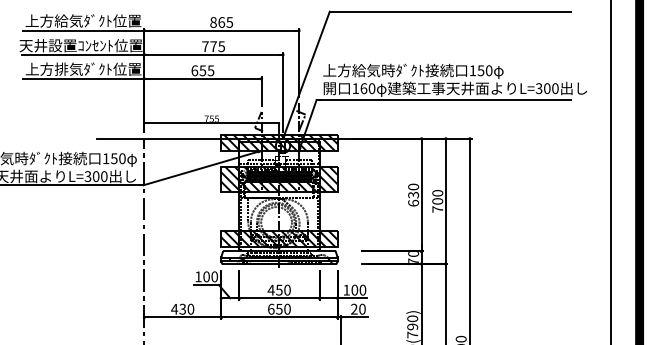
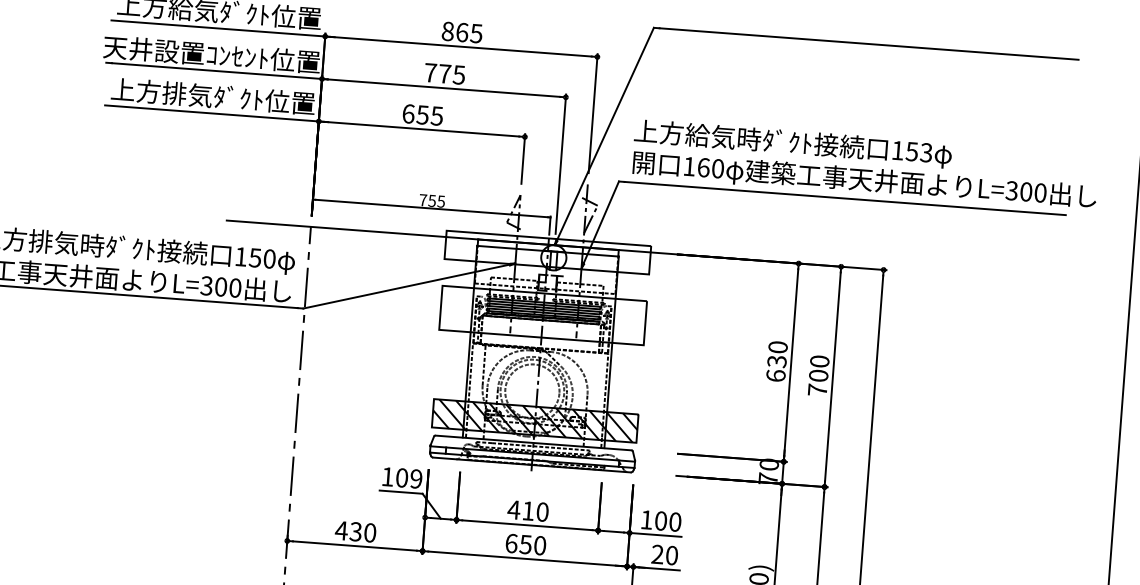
text: (488, 70) -> (925, 152), 150 -> 153
hatch: (279, 143) -> (547, 253), removed
hatch: (279, 178) -> (543, 314), removed
text: (214, 276) -> (416, 478), 100 -> 109
text: (279, 289) -> (528, 509), 450 -> 410

